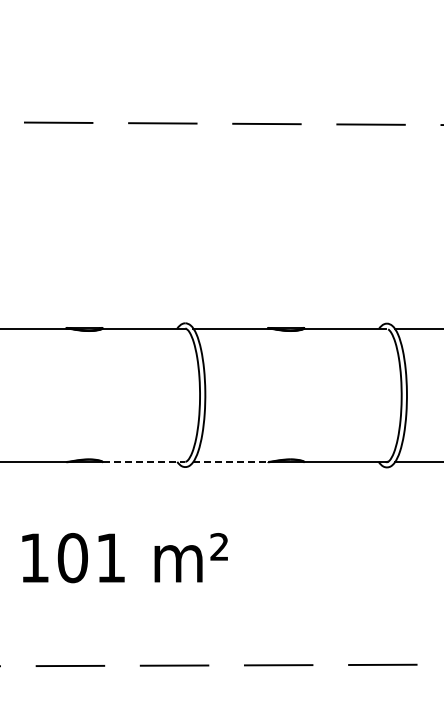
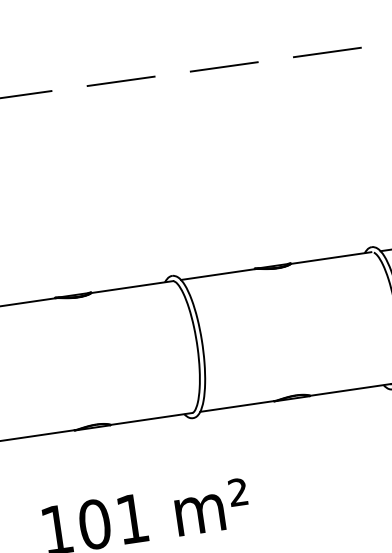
line: (144, 461) -> (151, 418), dashed -> solid
line: (231, 461) -> (237, 405), dashed -> solid

